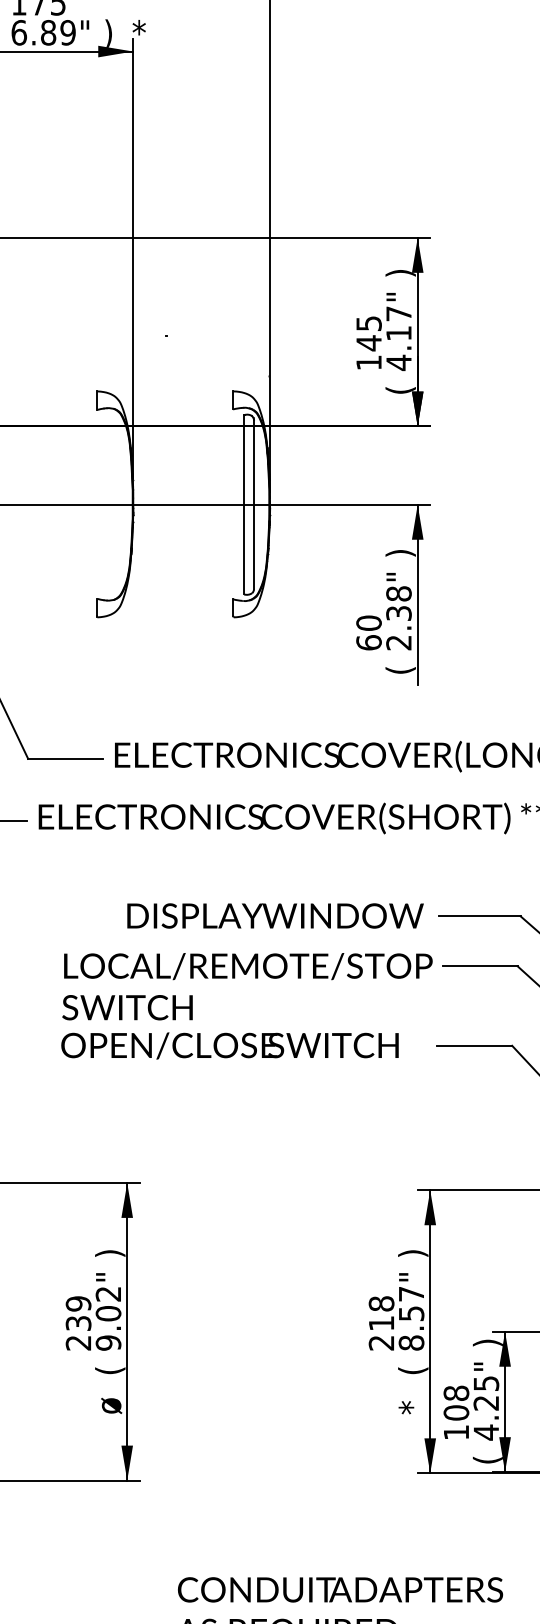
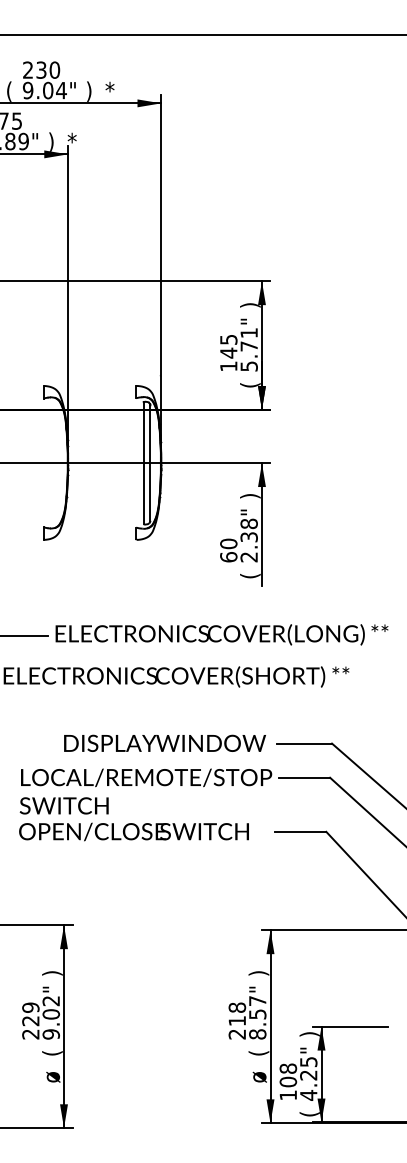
text: (397, 339) -> (248, 350), 4.17" -> 5.71"
text: (78, 1324) -> (30, 1021), 239 -> 229
text: (411, 1404) -> (257, 1076), * -> ø

